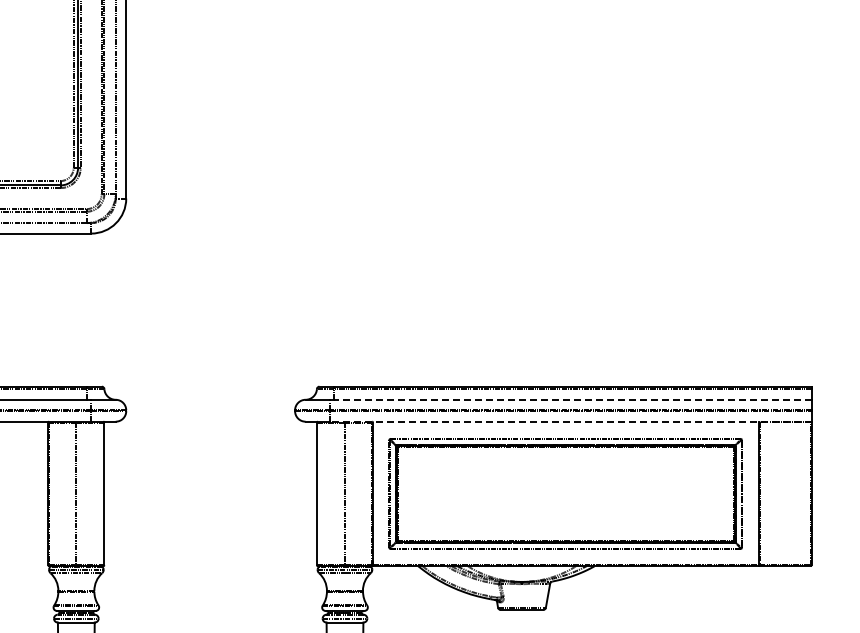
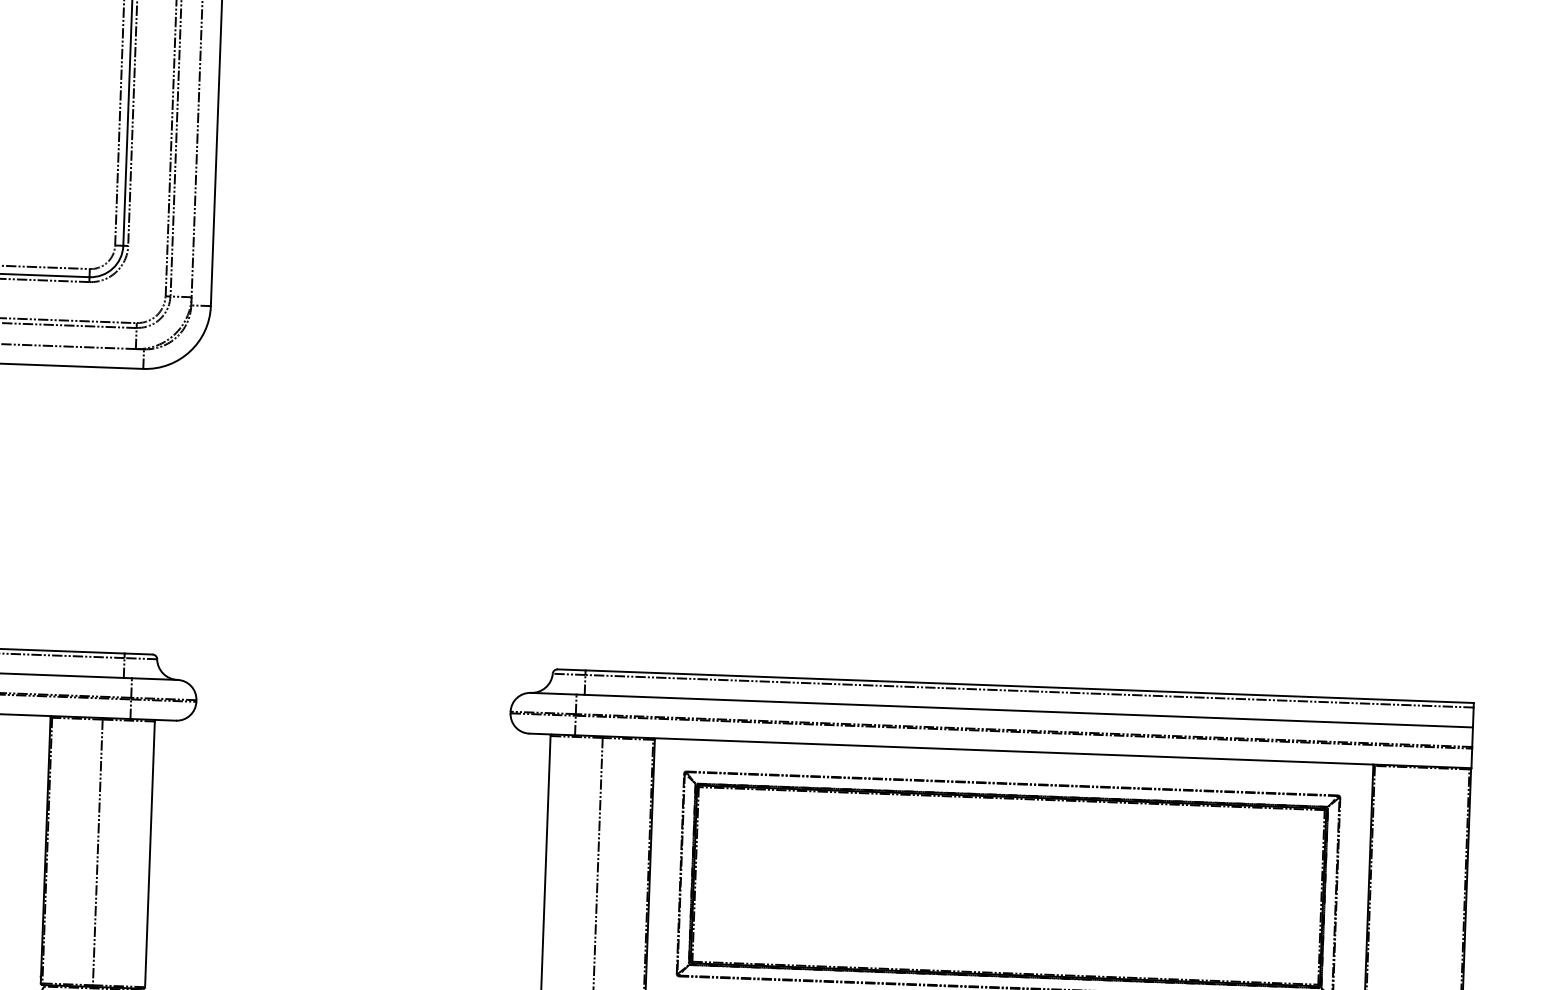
line: (573, 399) -> (1029, 710), dashed -> solid
line: (570, 421) -> (1022, 751), dashed -> solid

